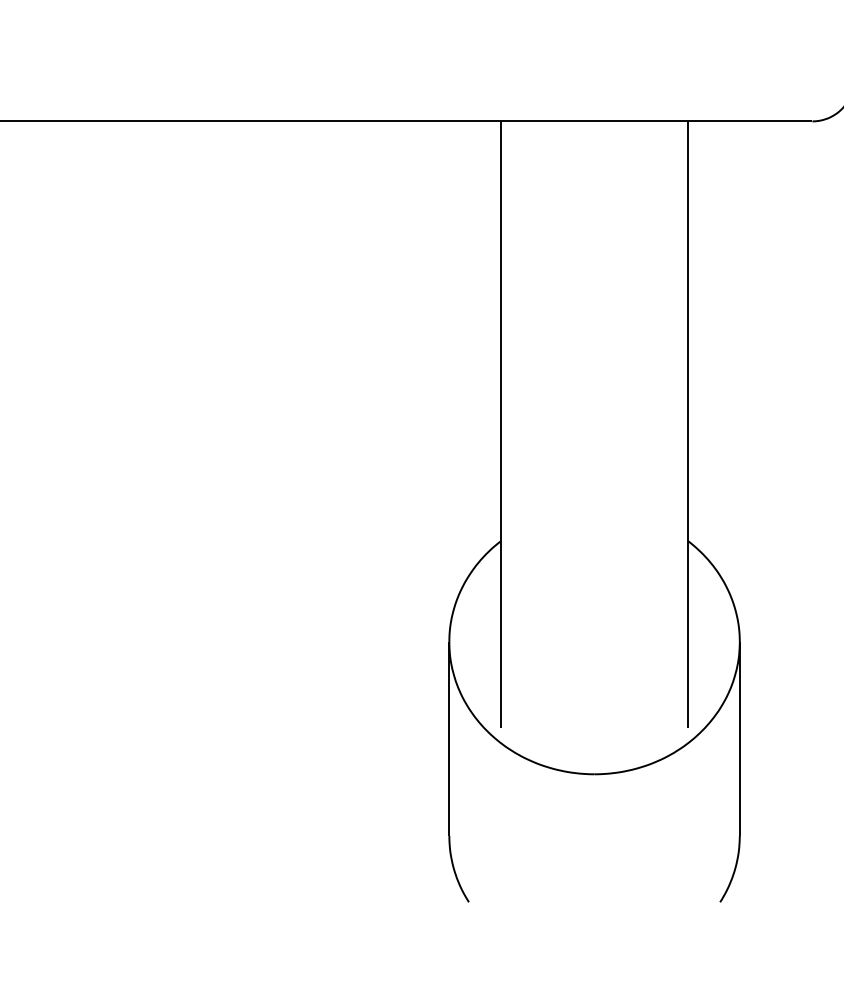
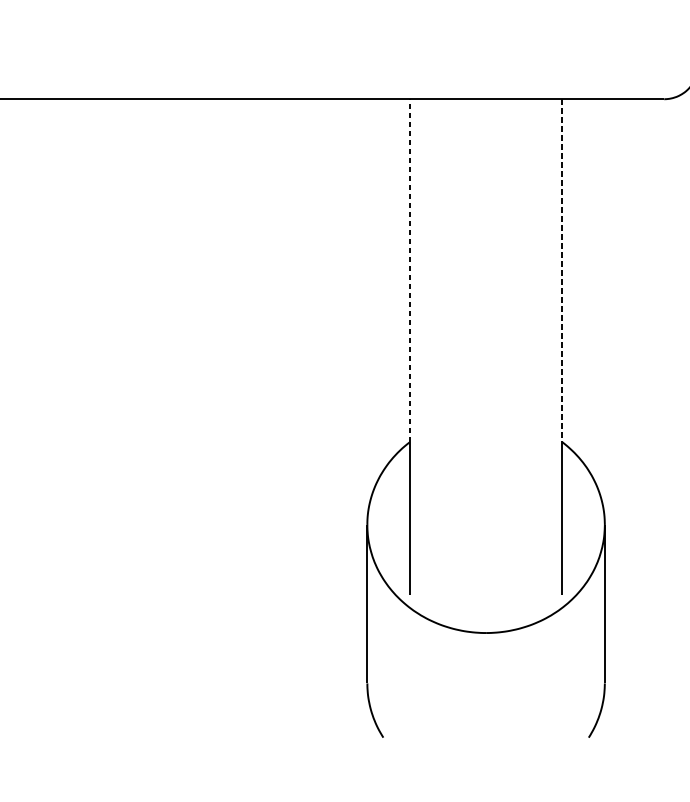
line: (501, 331) -> (409, 271), solid -> dashed
line: (687, 331) -> (562, 271), solid -> dashed

